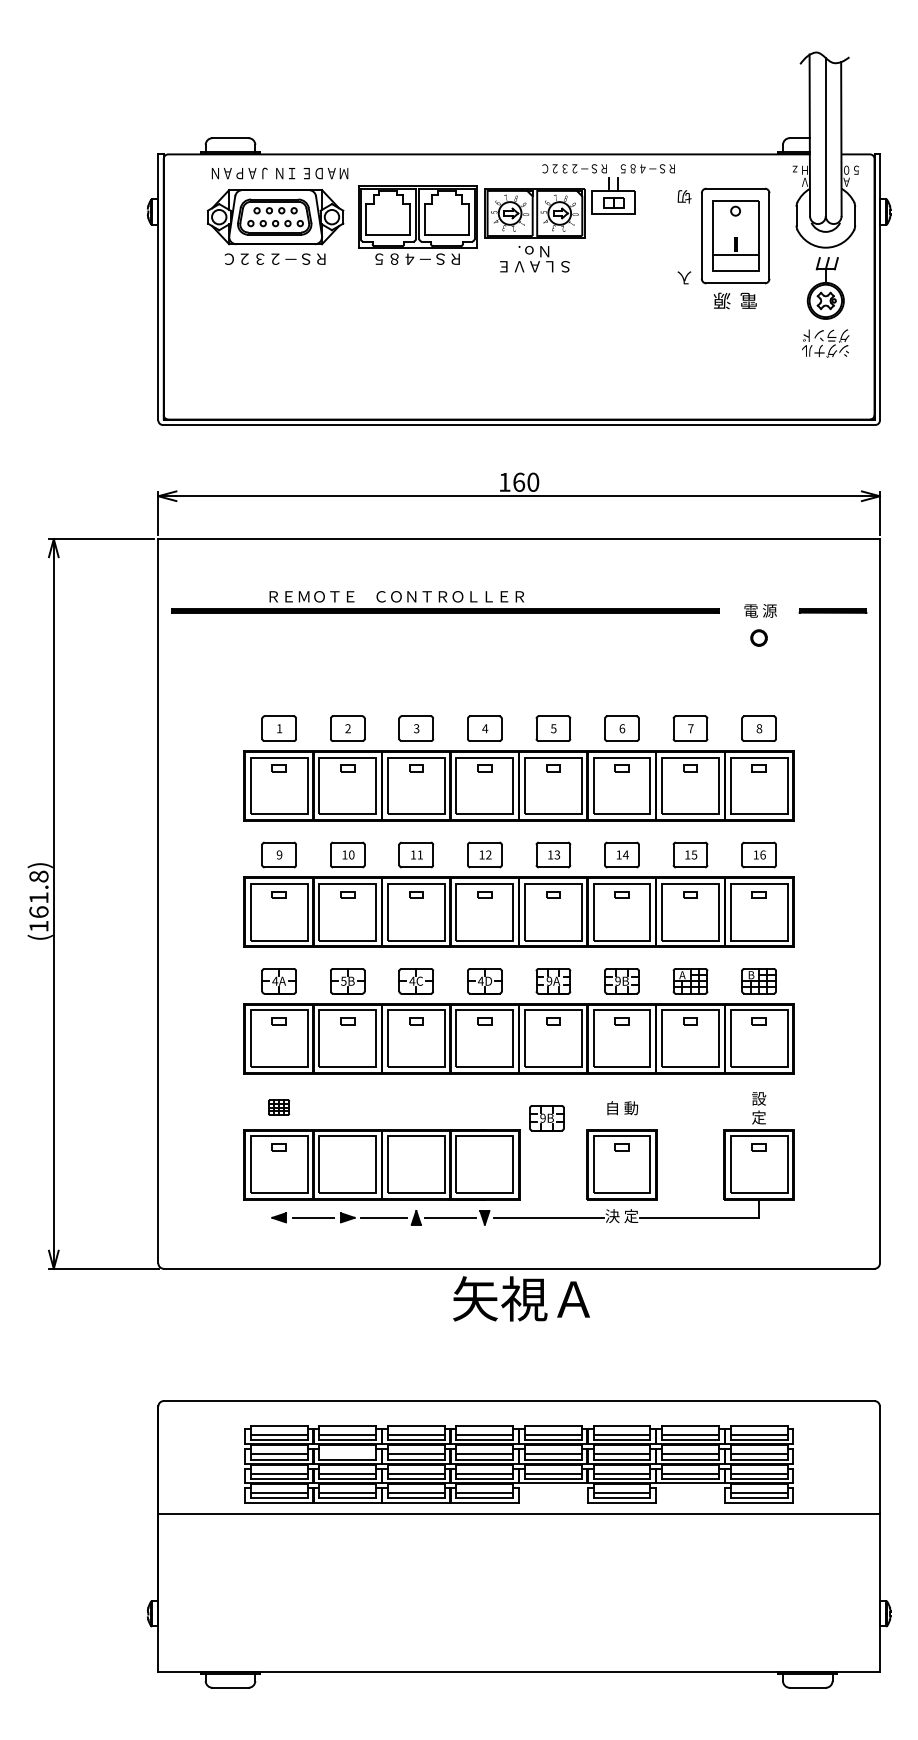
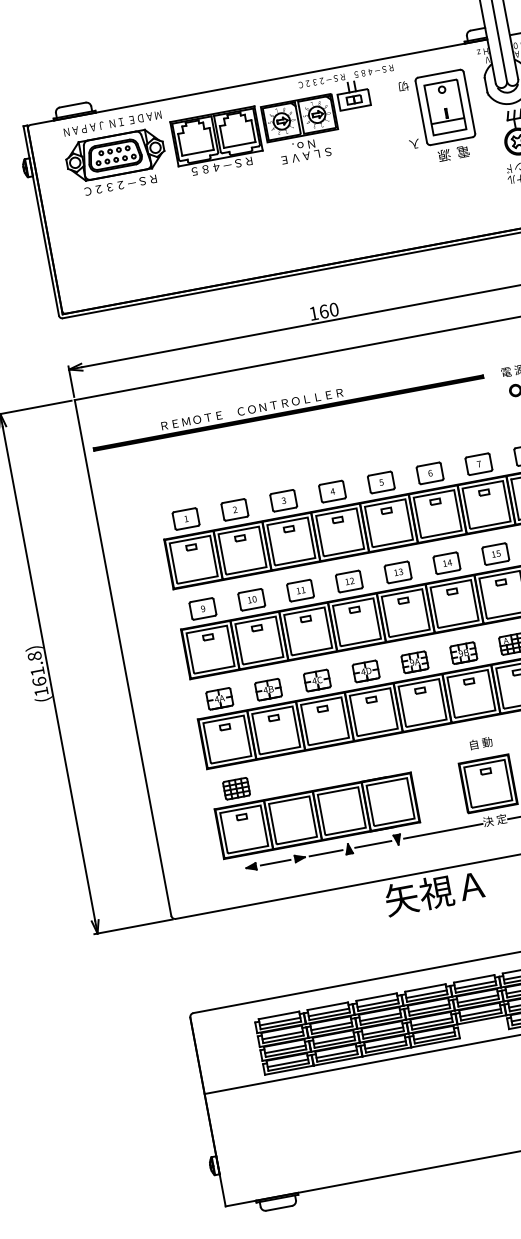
text: (343, 980) -> (265, 689), 5B -> 4B
part: (278, 1107) -> (236, 788), size x1.67
part: (546, 1118) -> (428, 760), removed
line: (347, 1454) -> (331, 1026), added

